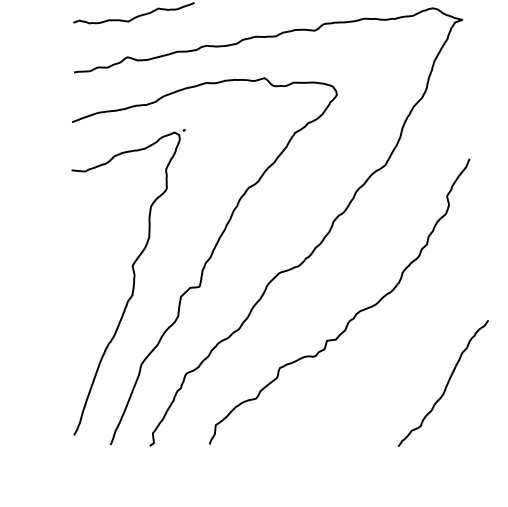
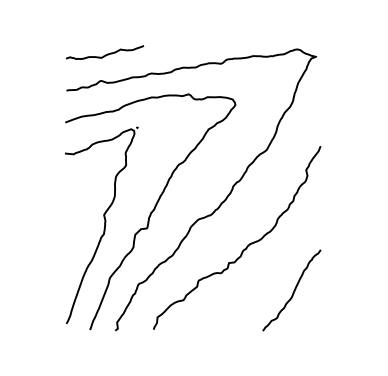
curve: (445, 383) -> (293, 290), moved

